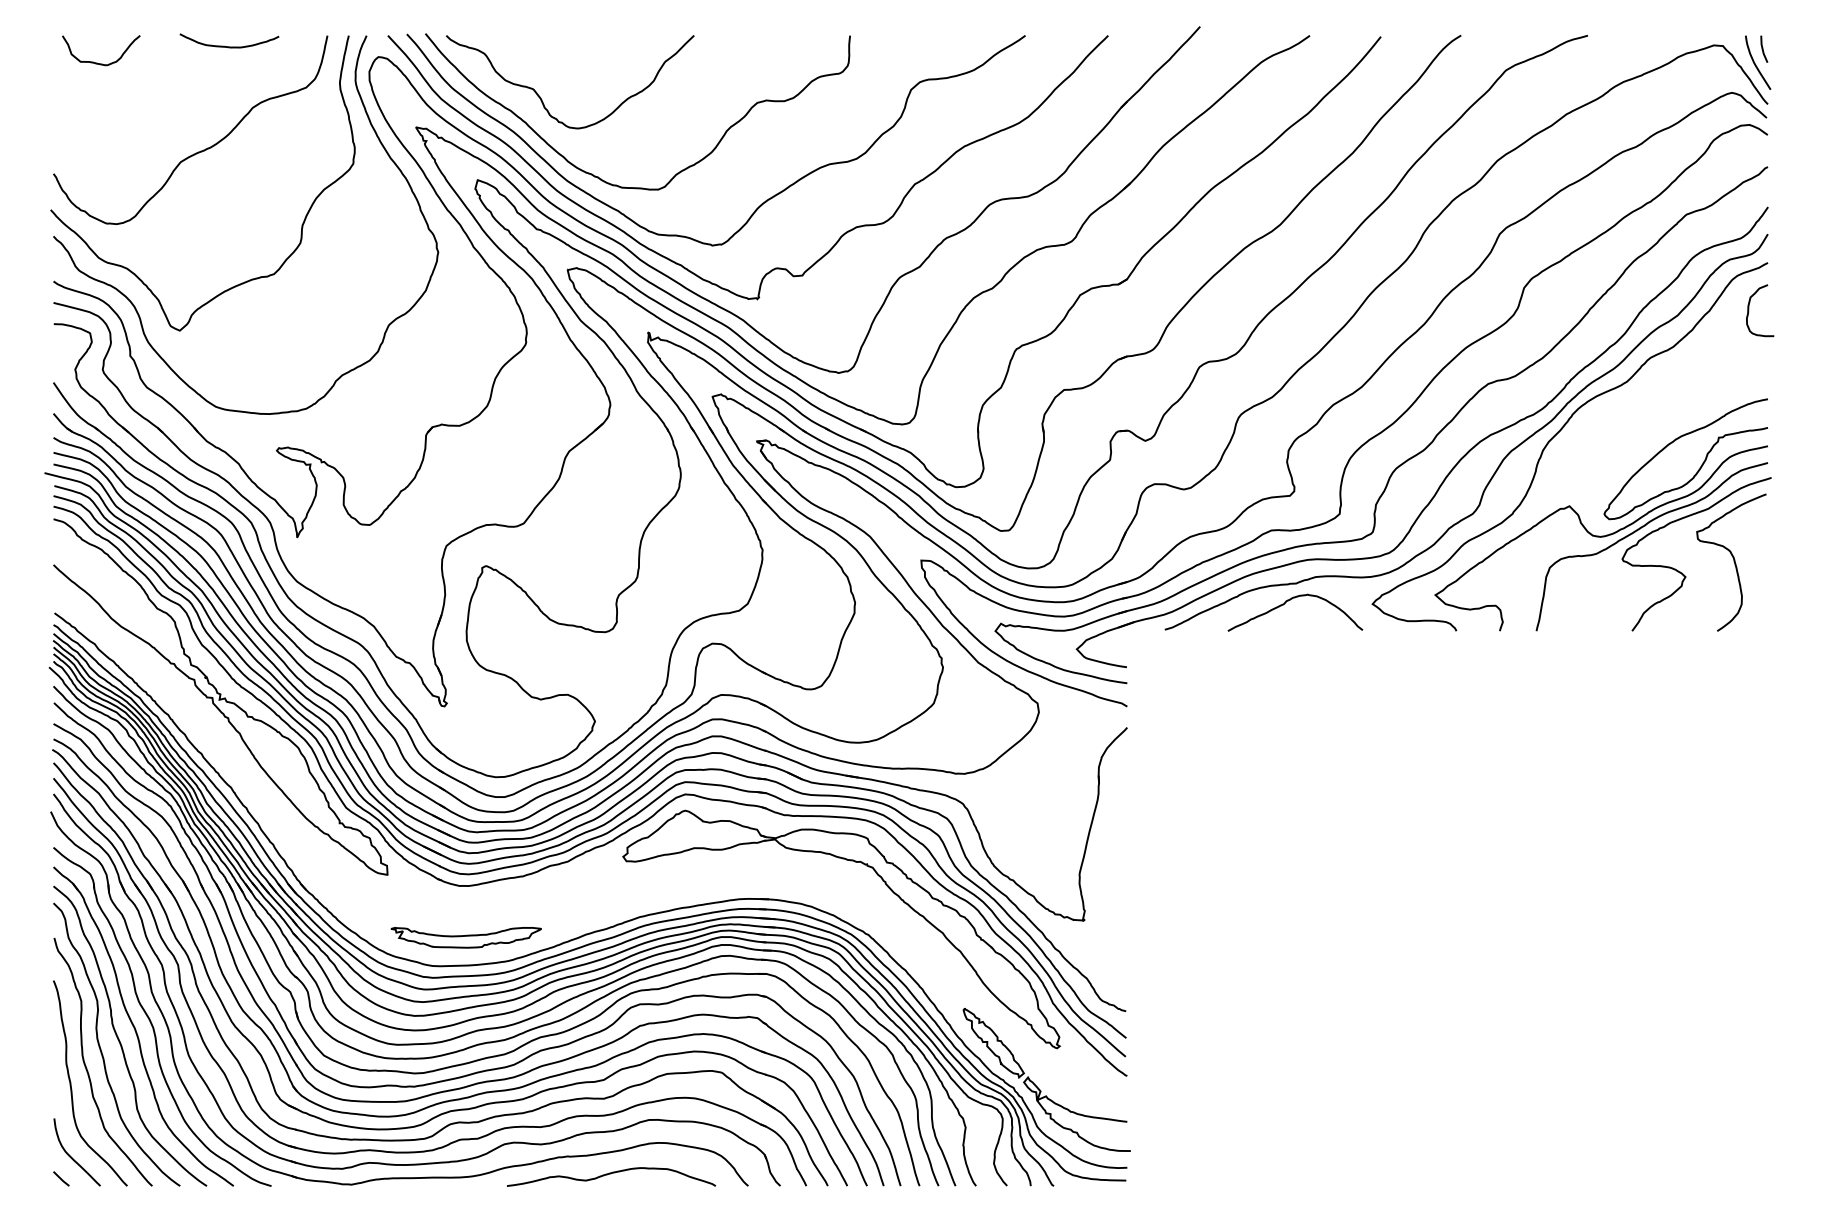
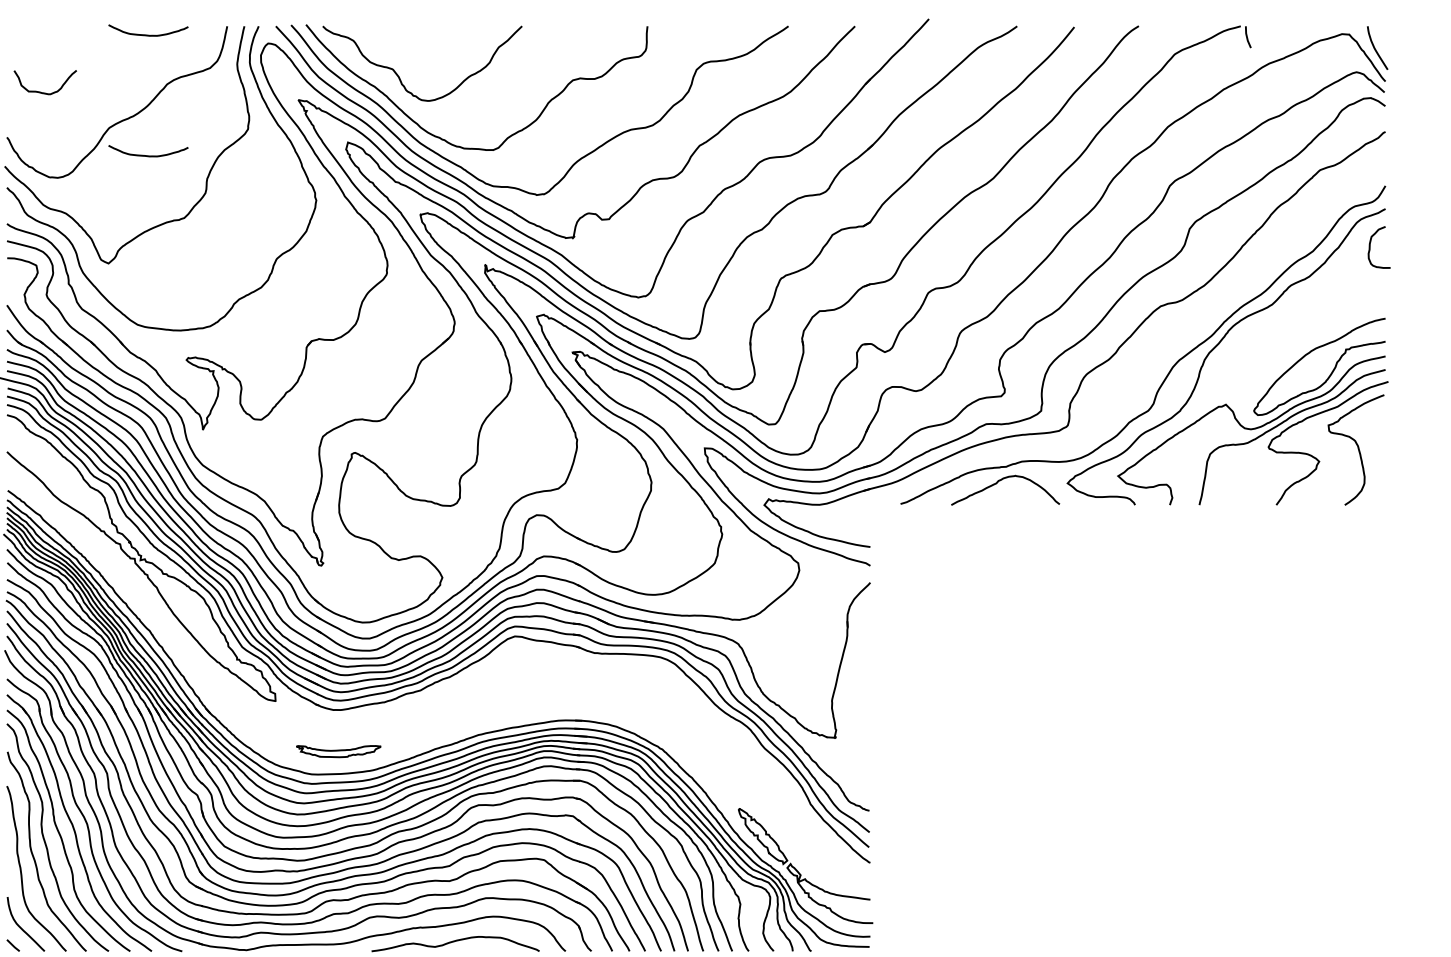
line: (1763, 48) -> (1247, 36), moved
curve: (97, 62) -> (42, 92), moved
curve: (229, 196) -> (148, 155), added
part: (1452, 467) -> (1131, 373), removed
part: (886, 886) -> (676, 710), removed
part: (465, 937) -> (338, 751), size x0.7

